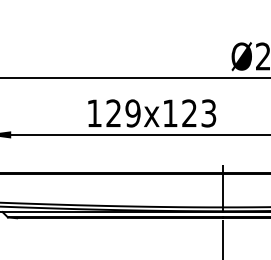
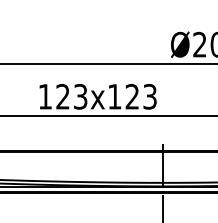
text: (132, 113) -> (80, 96), 129 -> 123

